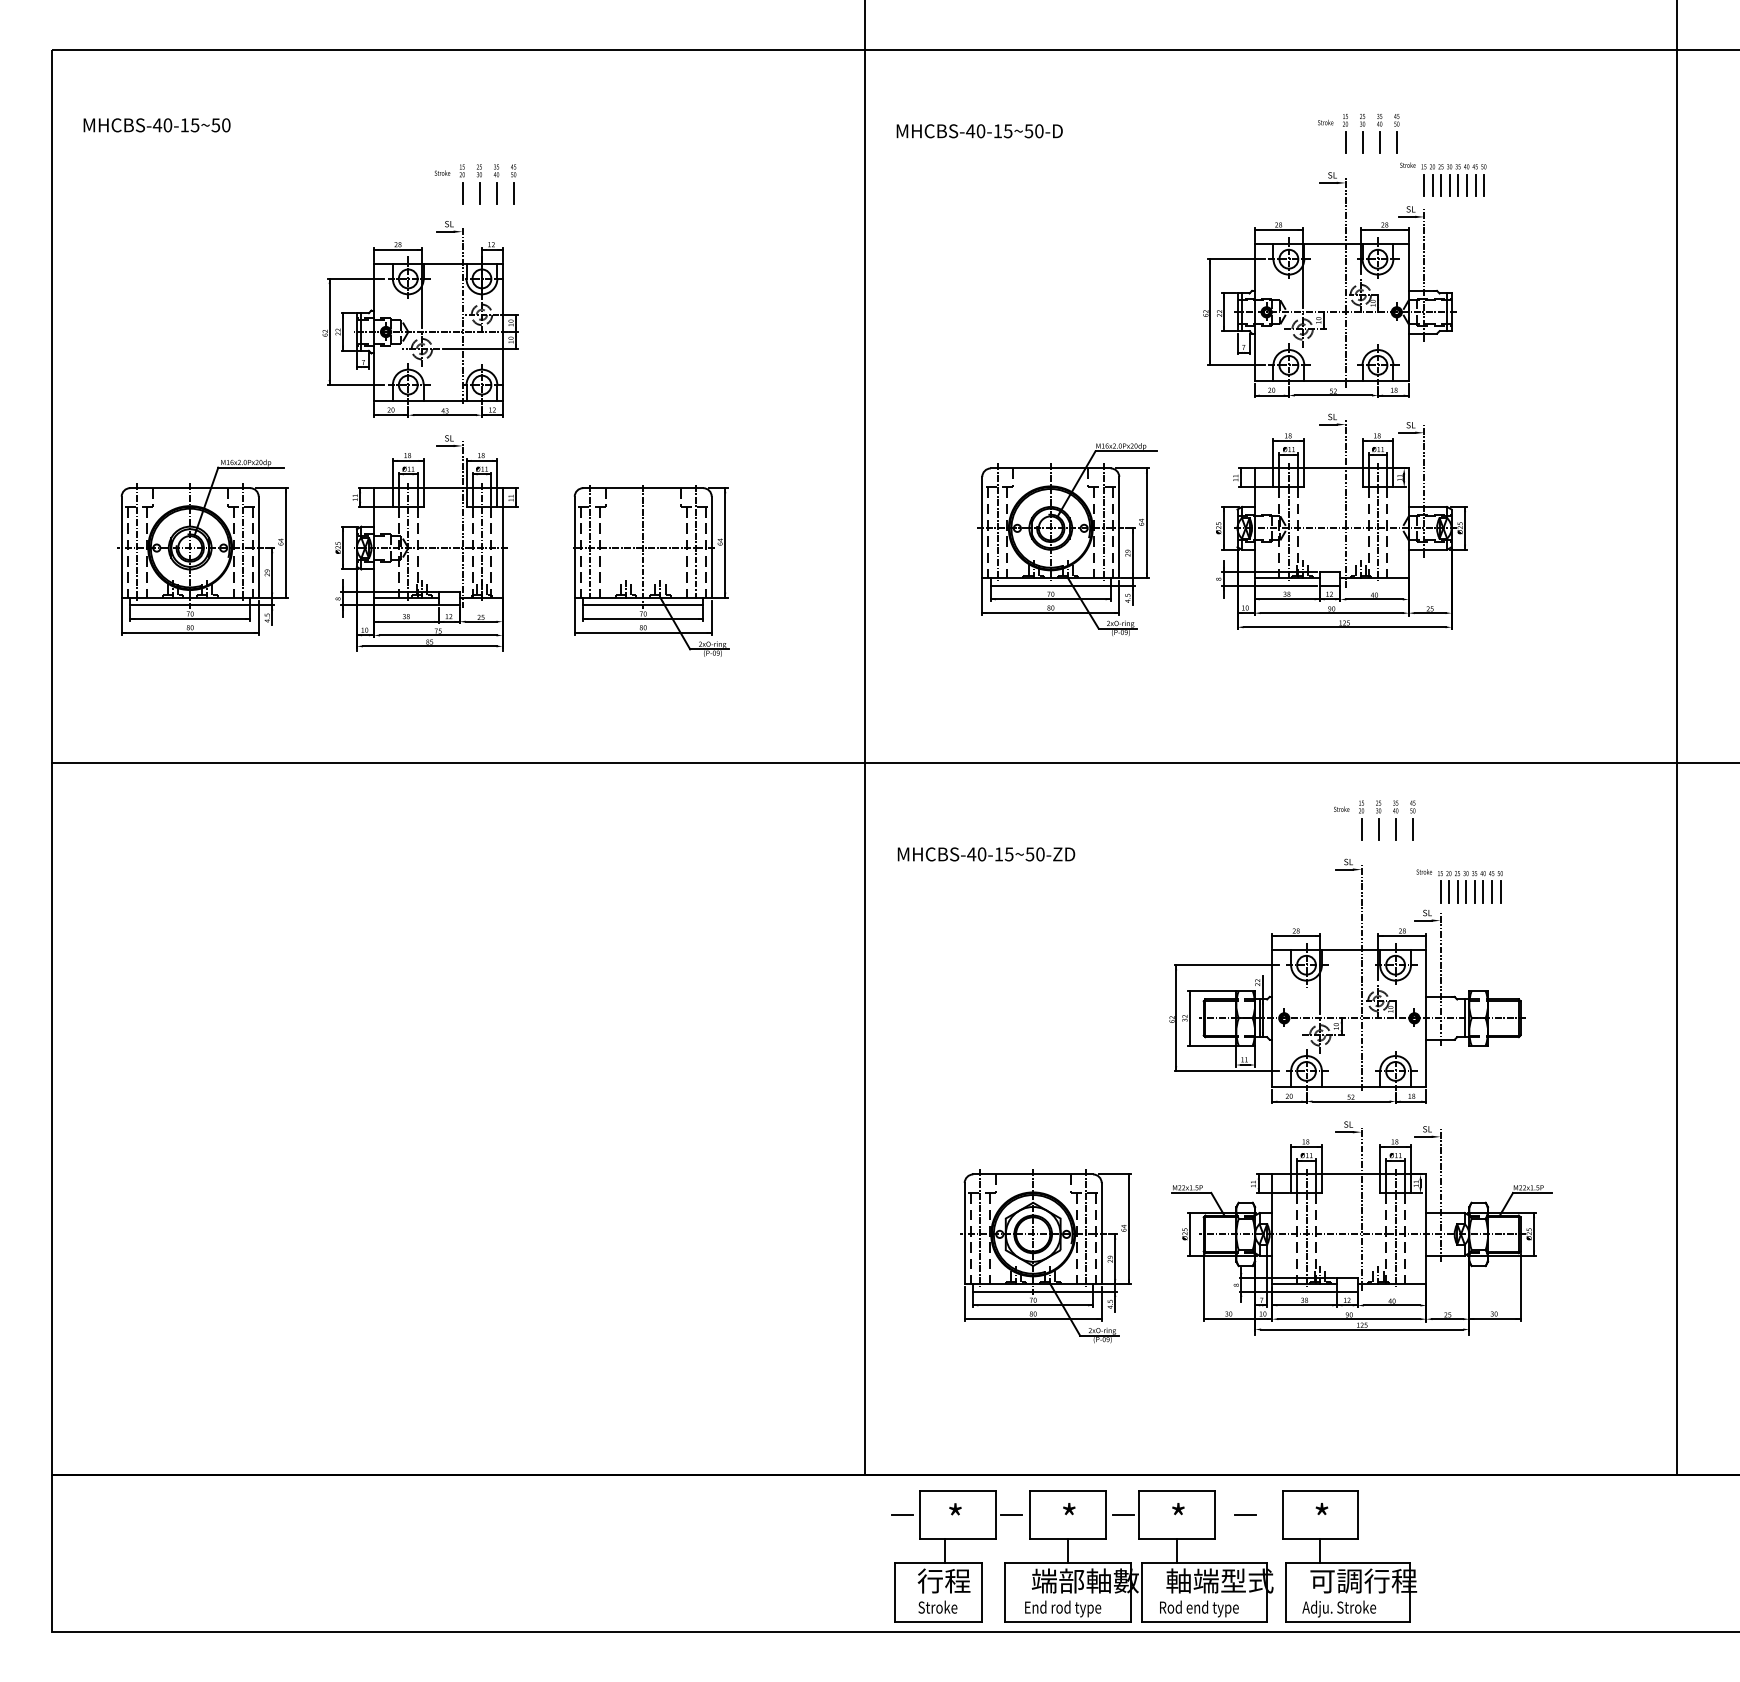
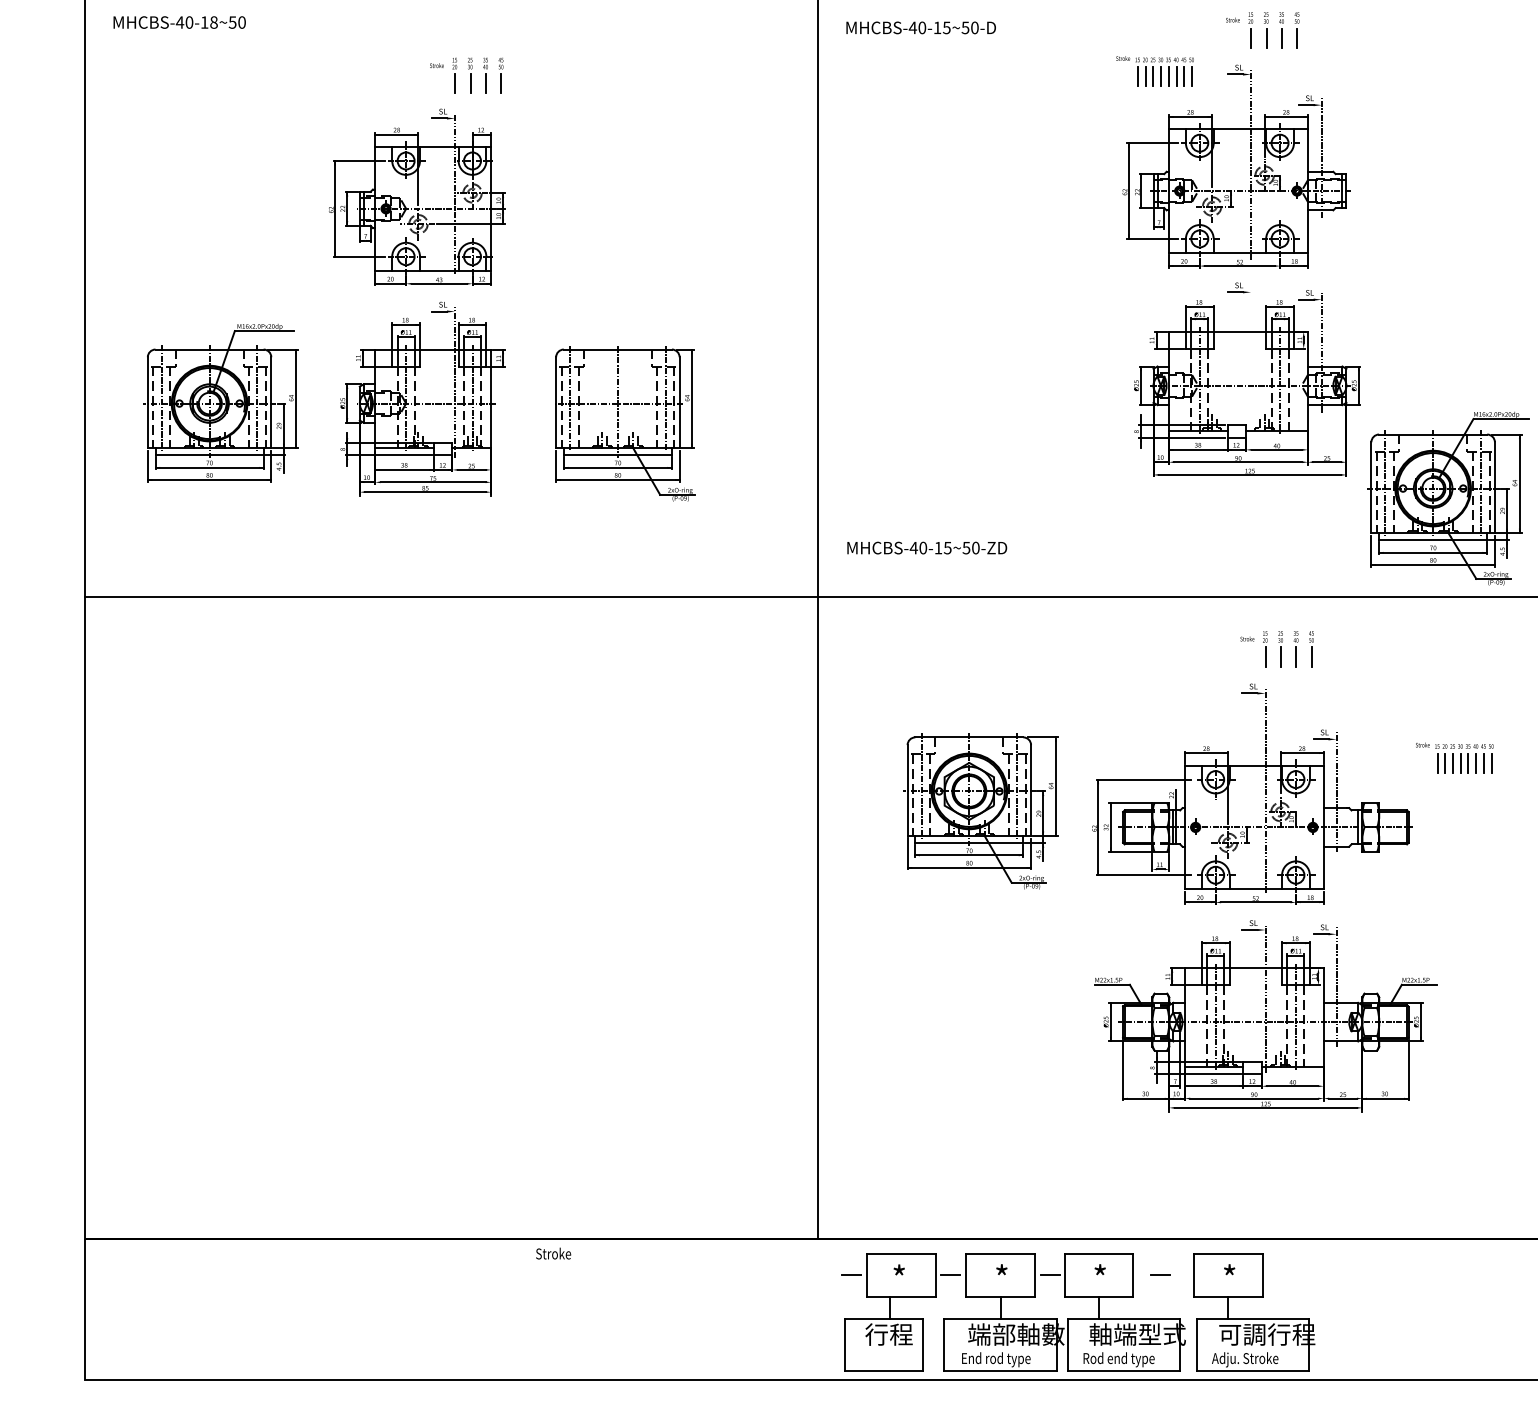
text: (194, 125) -> (213, 22), MHCBS-40-15~50 -> MHCBS-40-18~50
part: (1443, 179) -> (1155, 71), moved
line: (1345, 504) -> (1250, 364), removed
part: (1067, 539) -> (1448, 498), moved
text: (986, 854) -> (927, 548), moved
part: (1459, 886) -> (1454, 758), moved
part: (1045, 1256) -> (980, 811), moved
text: (937, 1606) -> (553, 1252), moved

